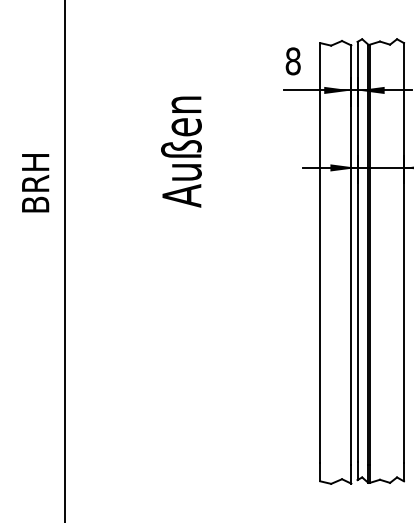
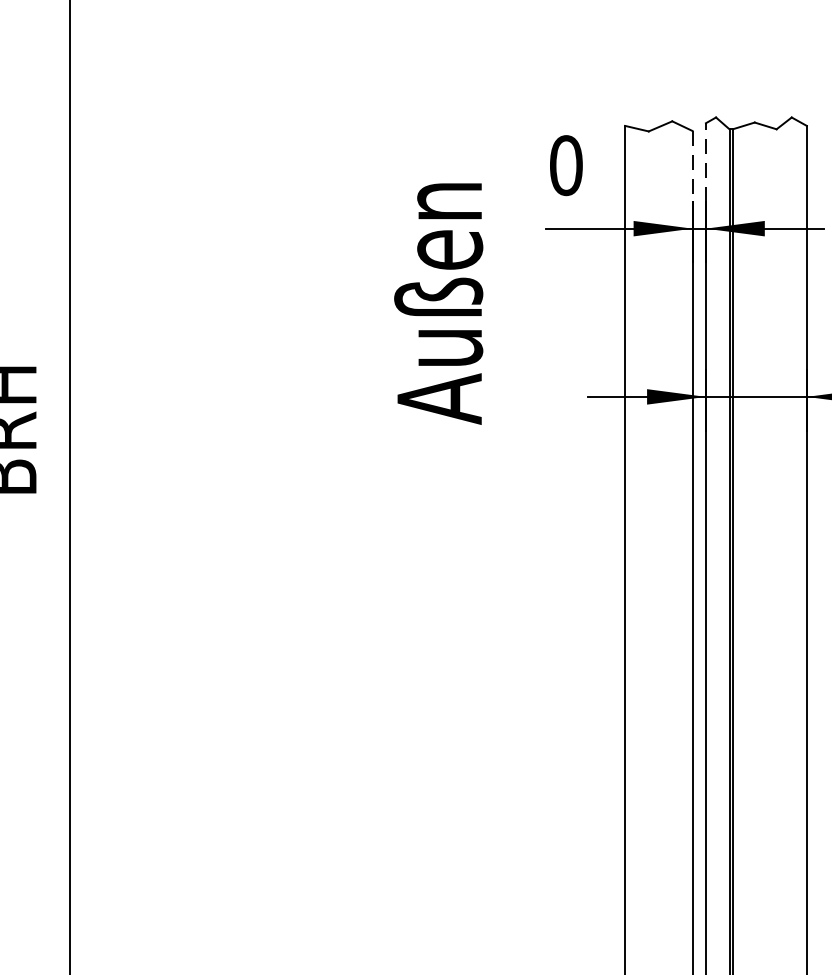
line: (357, 59) -> (705, 161), solid -> dashed
text: (292, 61) -> (564, 165), 8 -> 0
line: (351, 62) -> (692, 167), solid -> dashed
text: (181, 151) -> (438, 302), moved

